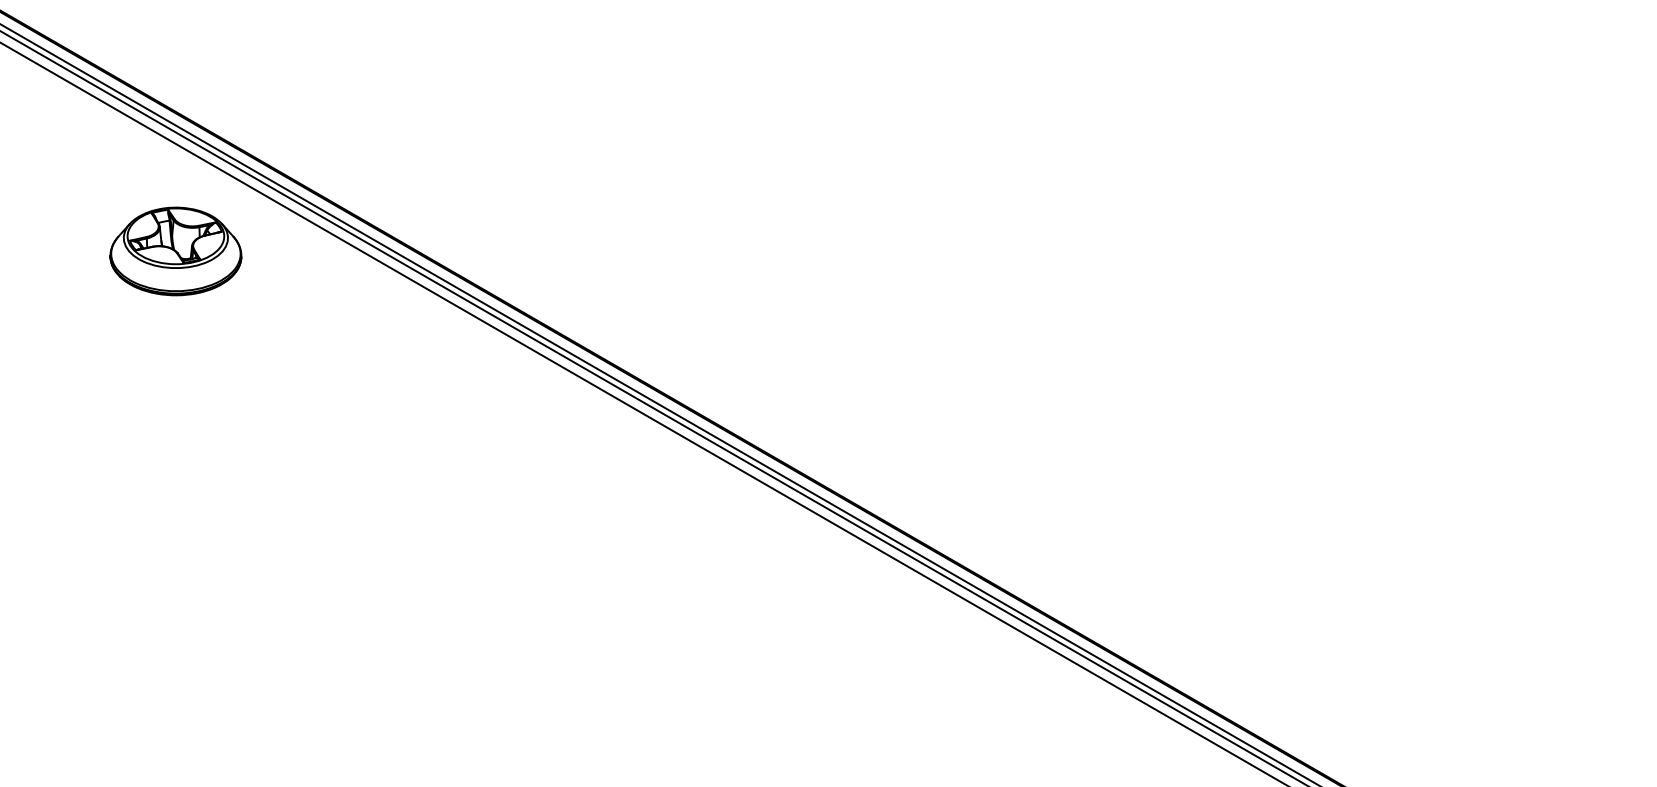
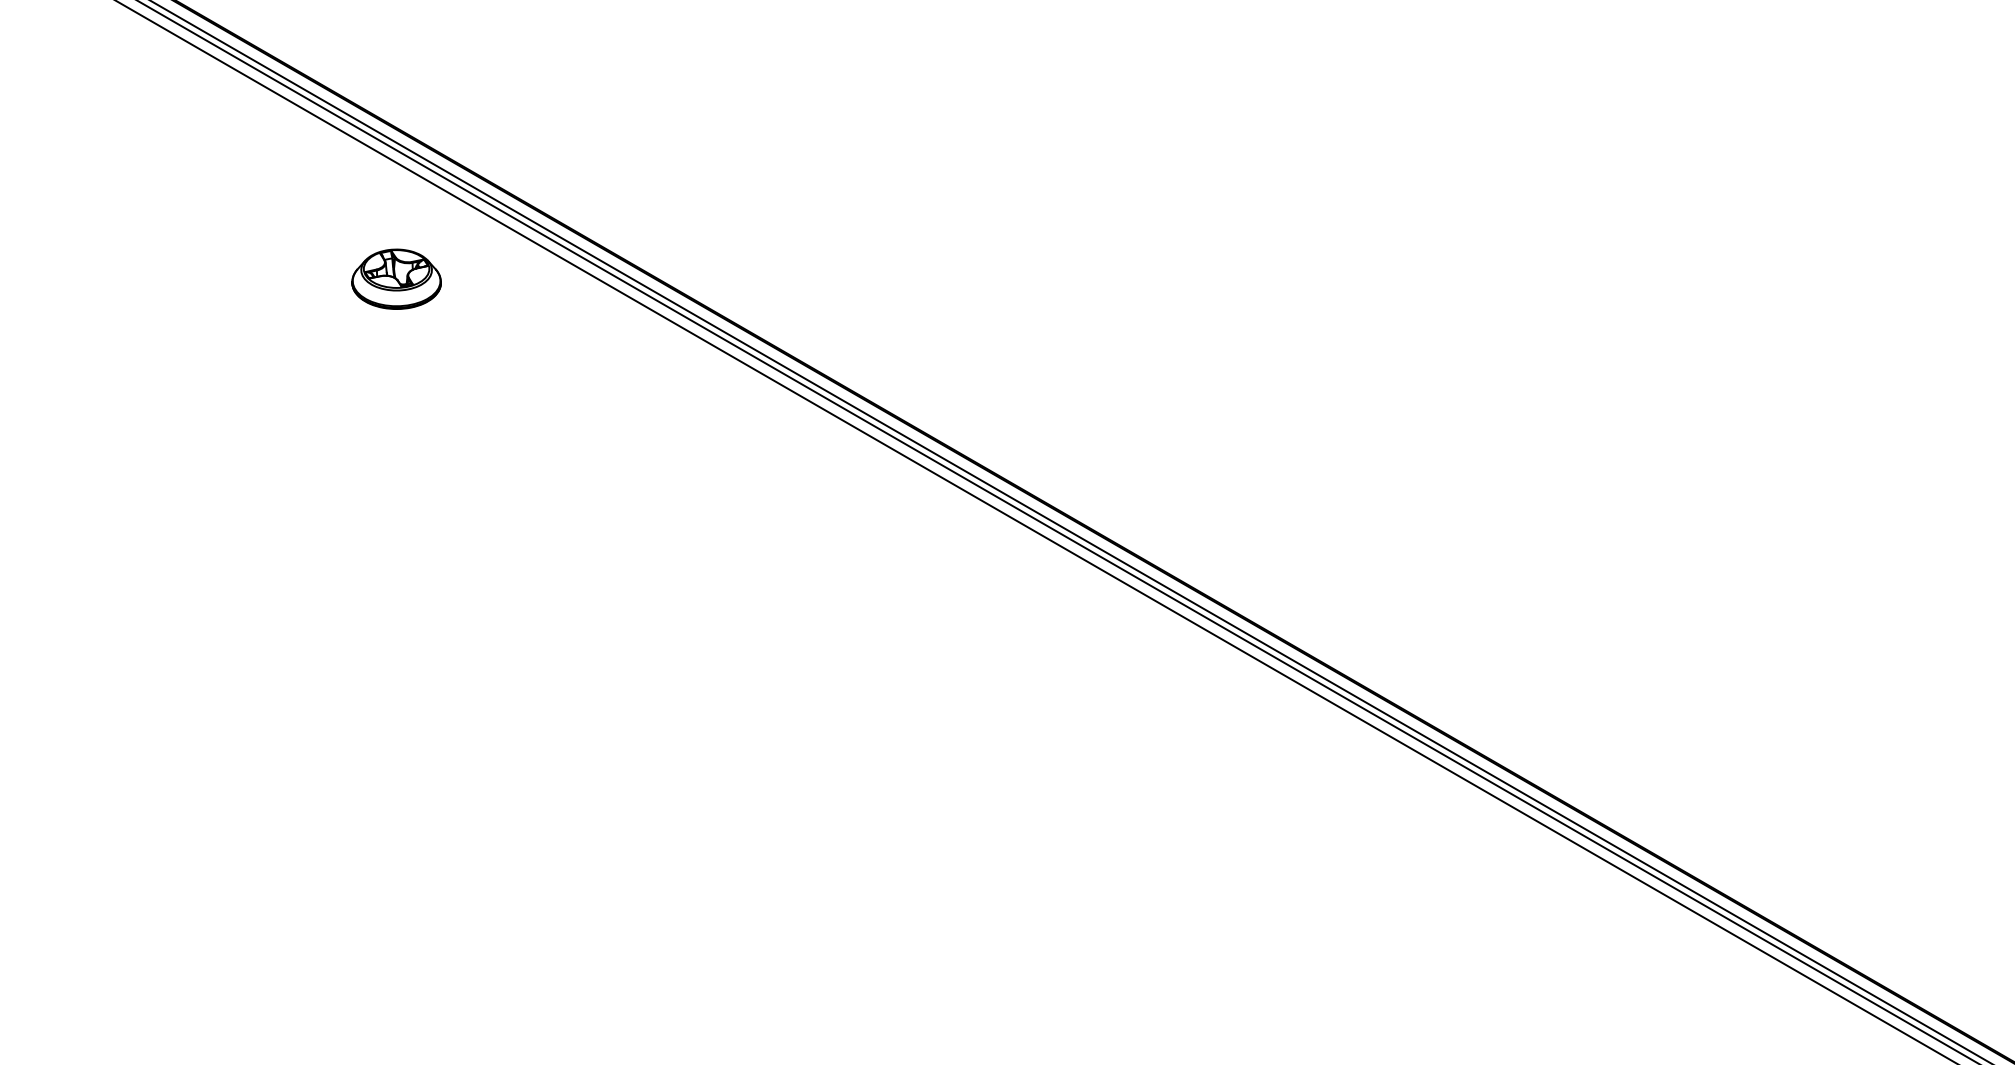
part: (175, 250) -> (396, 278), size x0.62

